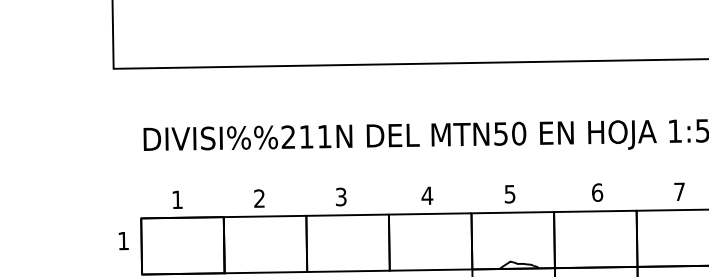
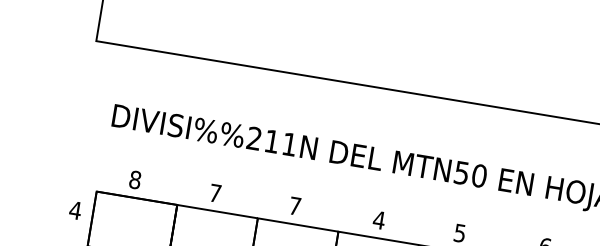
text: (340, 196) -> (294, 205), 3 -> 7
text: (259, 198) -> (215, 193), 2 -> 7
text: (177, 199) -> (135, 179), 1 -> 8
text: (123, 241) -> (75, 210), 1 -> 4

